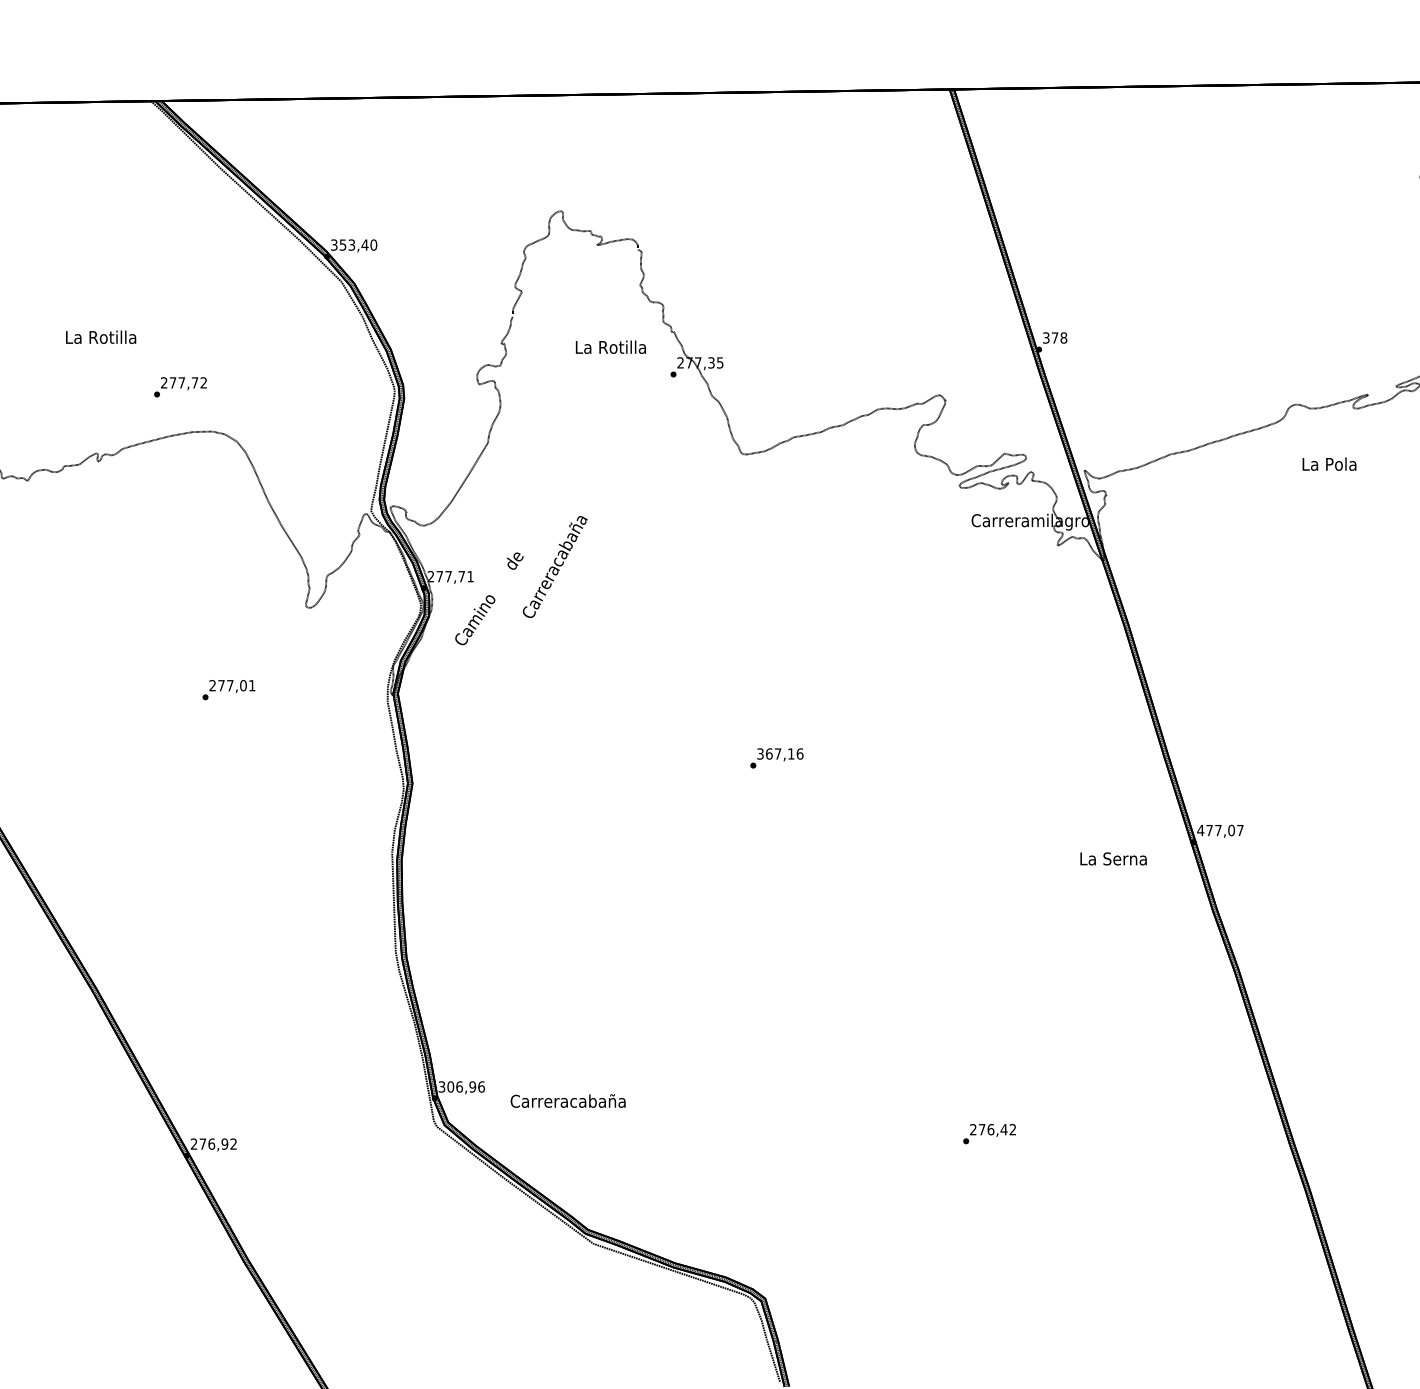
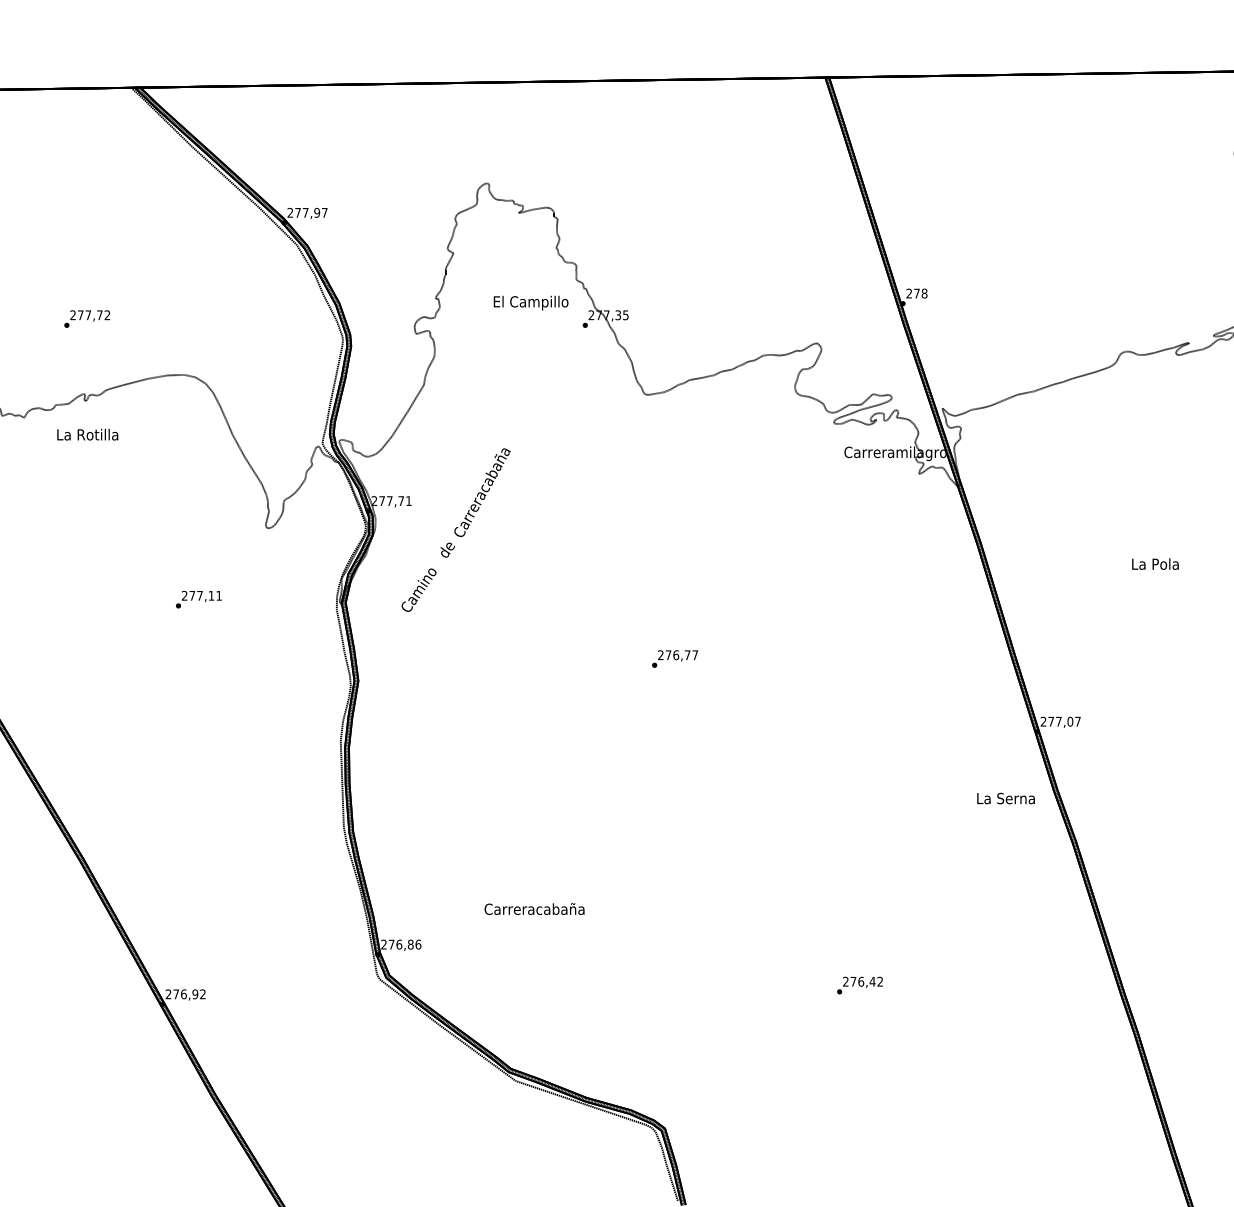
text: (354, 244) -> (307, 212), 353,40 -> 277,97
text: (101, 336) -> (88, 434), moved
text: (1046, 338) -> (909, 294), 378 -> 278
text: (611, 348) -> (531, 302), La Rotilla -> El Campillo
text: (180, 387) -> (87, 319), moved
text: (1329, 463) -> (1155, 563), moved
text: (515, 560) -> (447, 549), moved
text: (475, 620) -> (419, 590), moved
text: (243, 685) -> (211, 595), 277,01 -> 277,11
text: (780, 753) -> (678, 654), 367,16 -> 276,77
text: (1200, 830) -> (1043, 721), 477,07 -> 277,07
text: (1113, 858) -> (1005, 798), moved
text: (457, 1086) -> (397, 944), 306,96 -> 276,86
text: (567, 1100) -> (533, 908), moved

